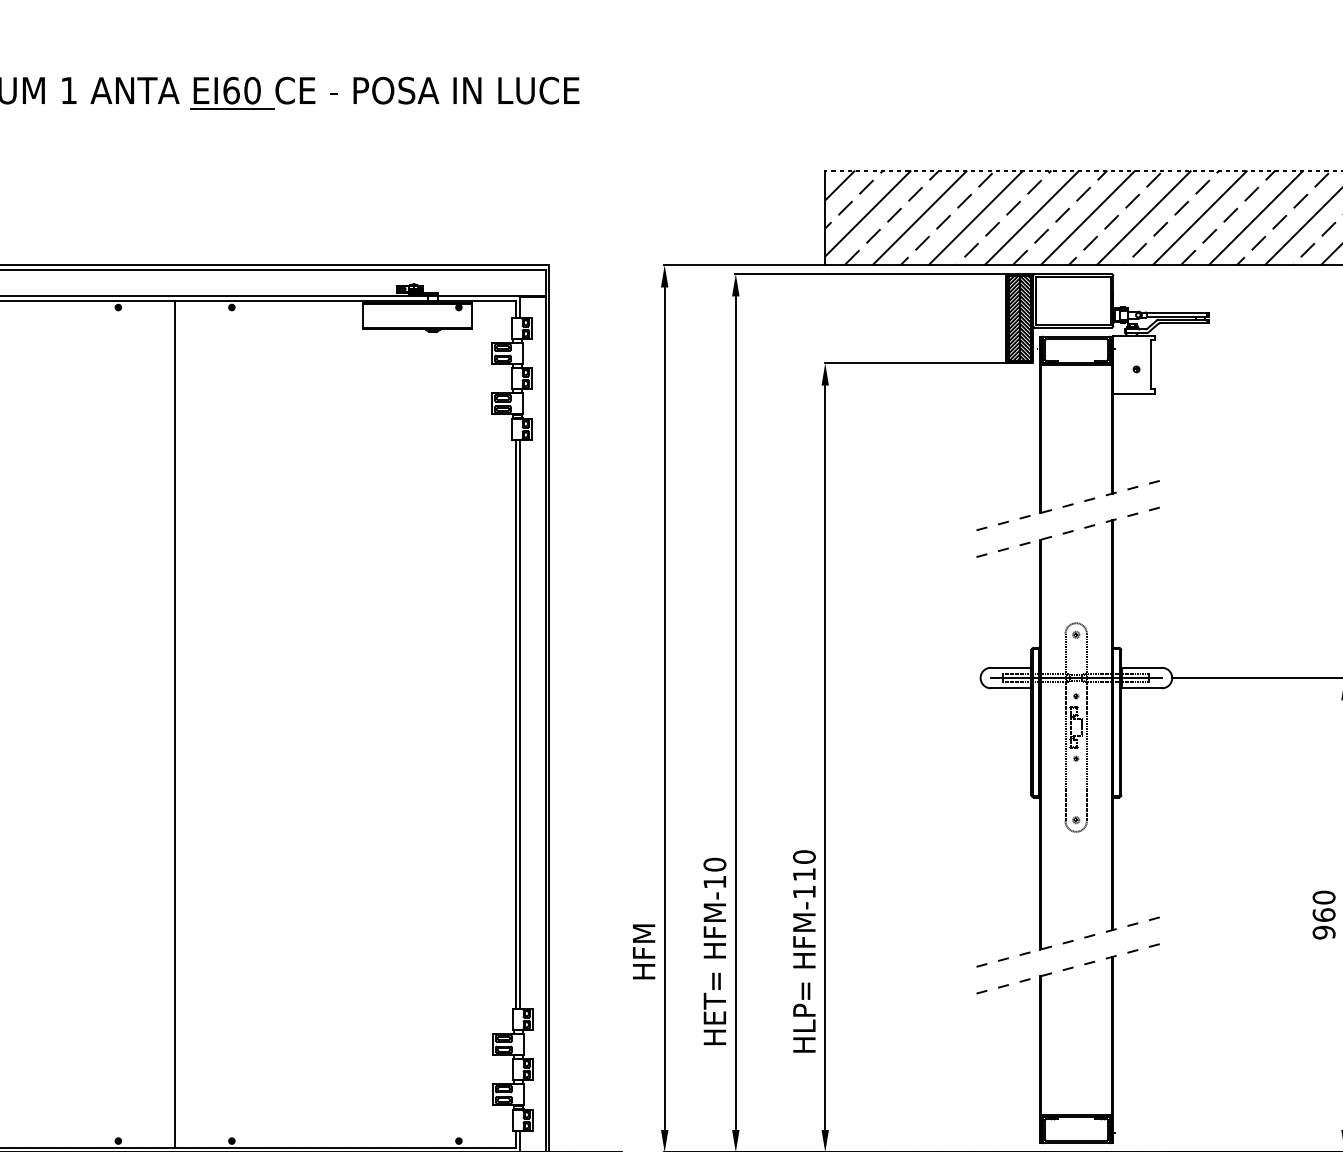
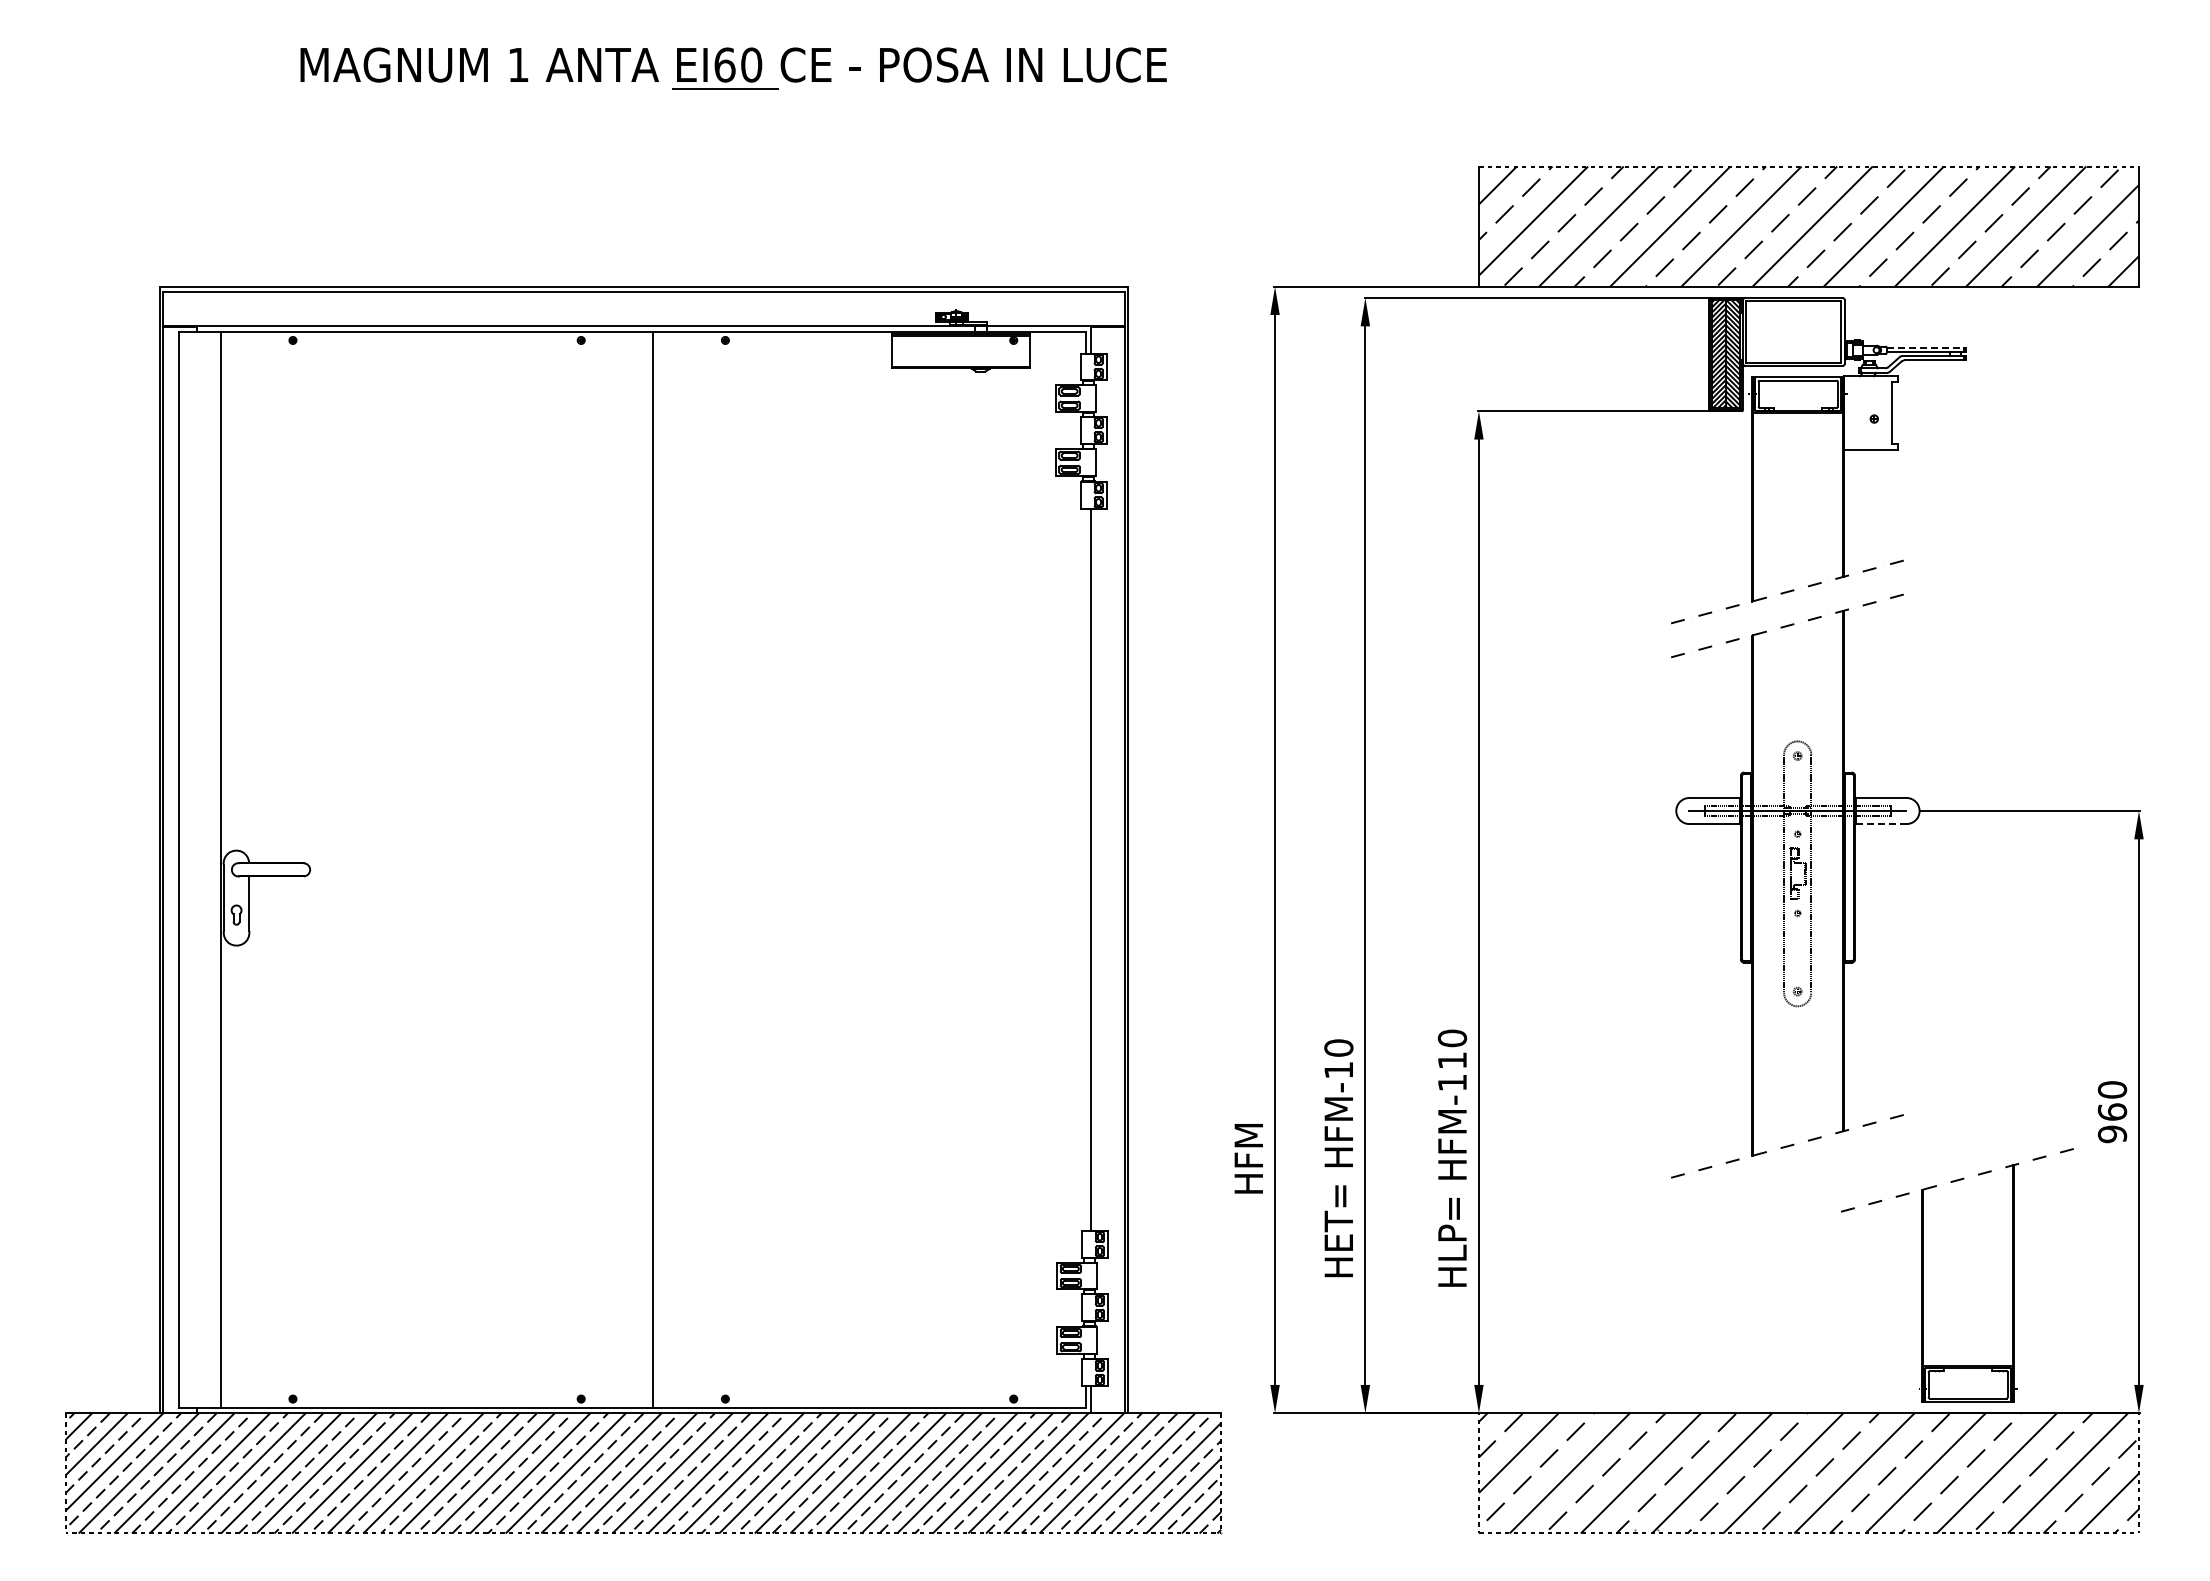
line: (1177, 313) -> (1926, 347), solid -> dashed
line: (1142, 688) -> (1881, 824), solid -> dashed
line: (515, 724) -> (1085, 869), removed
part: (1041, 1043) -> (1923, 1275), moved

